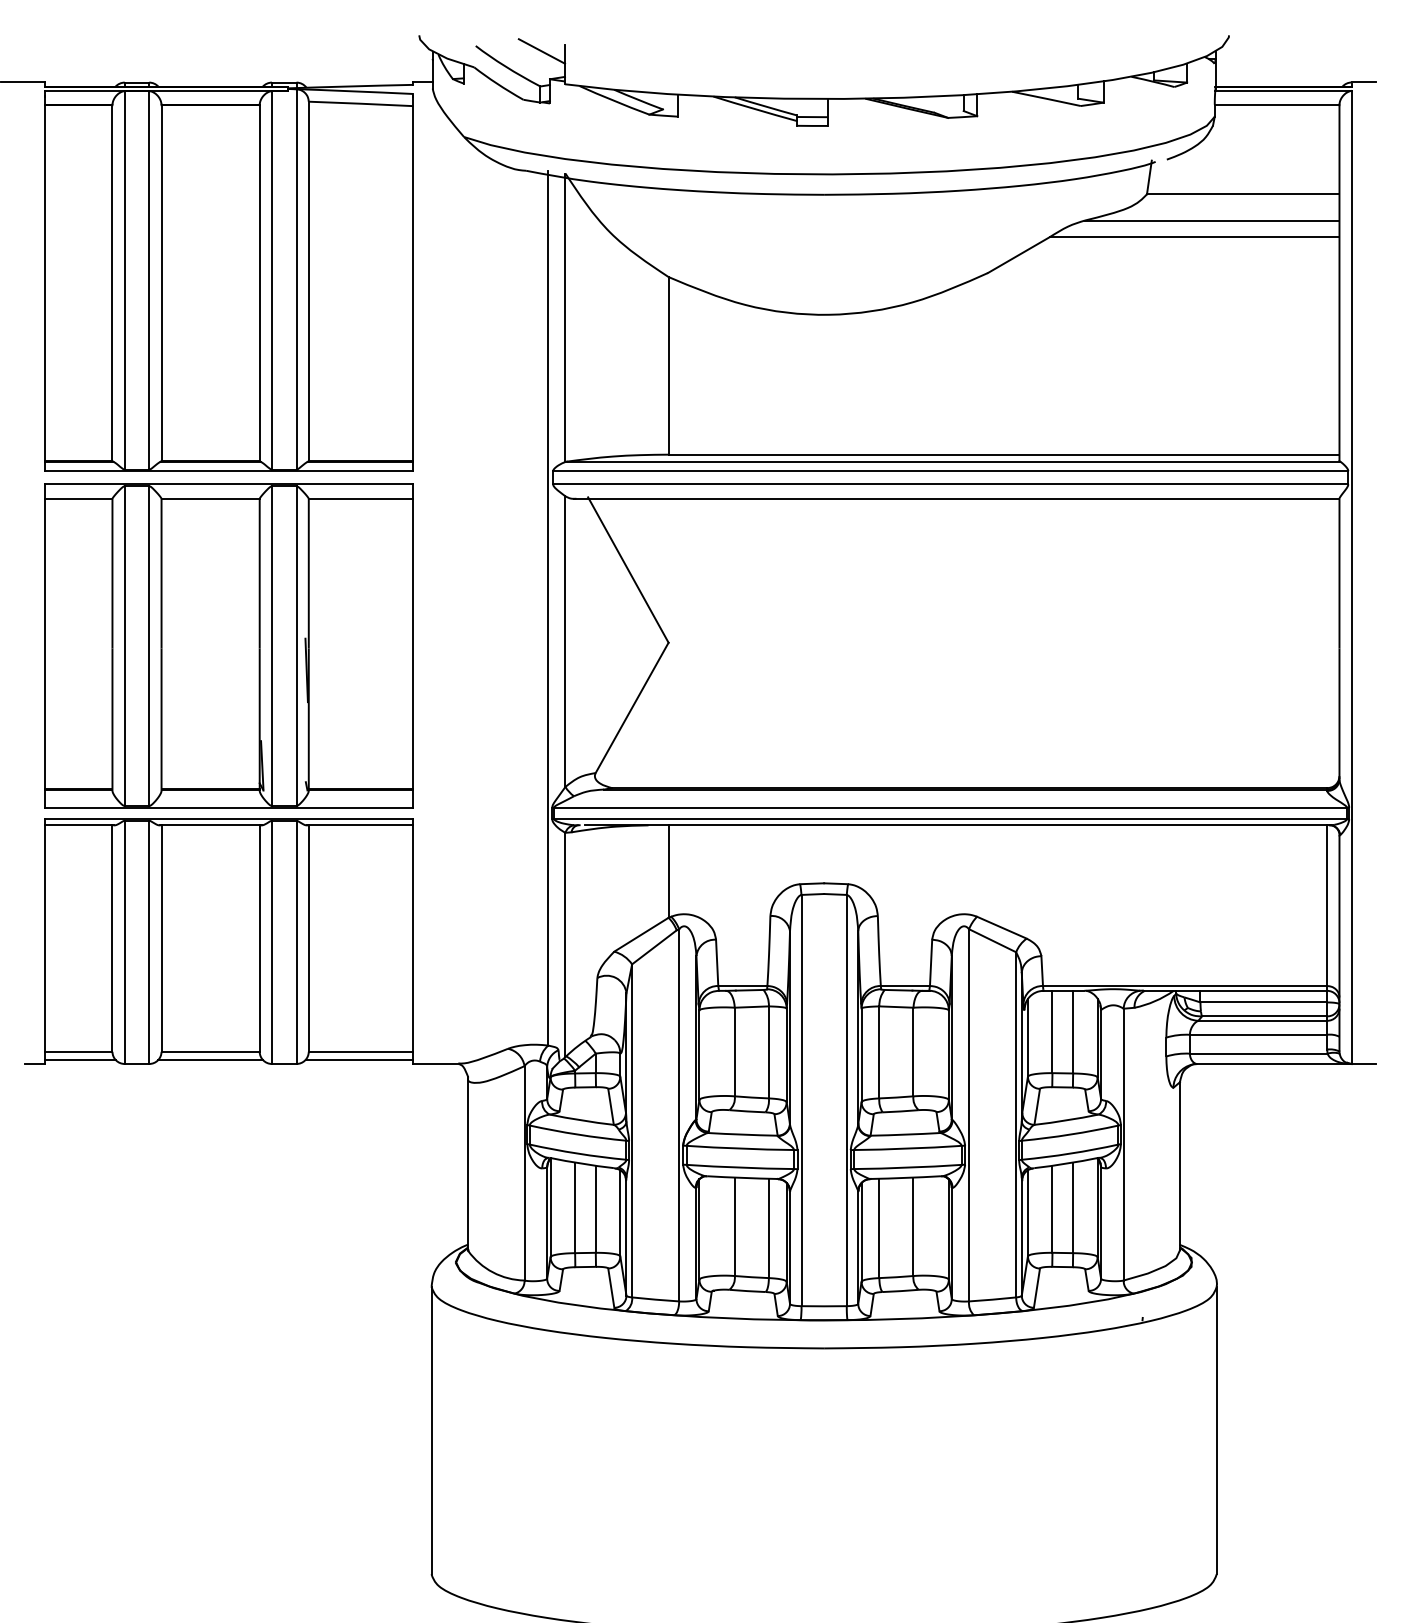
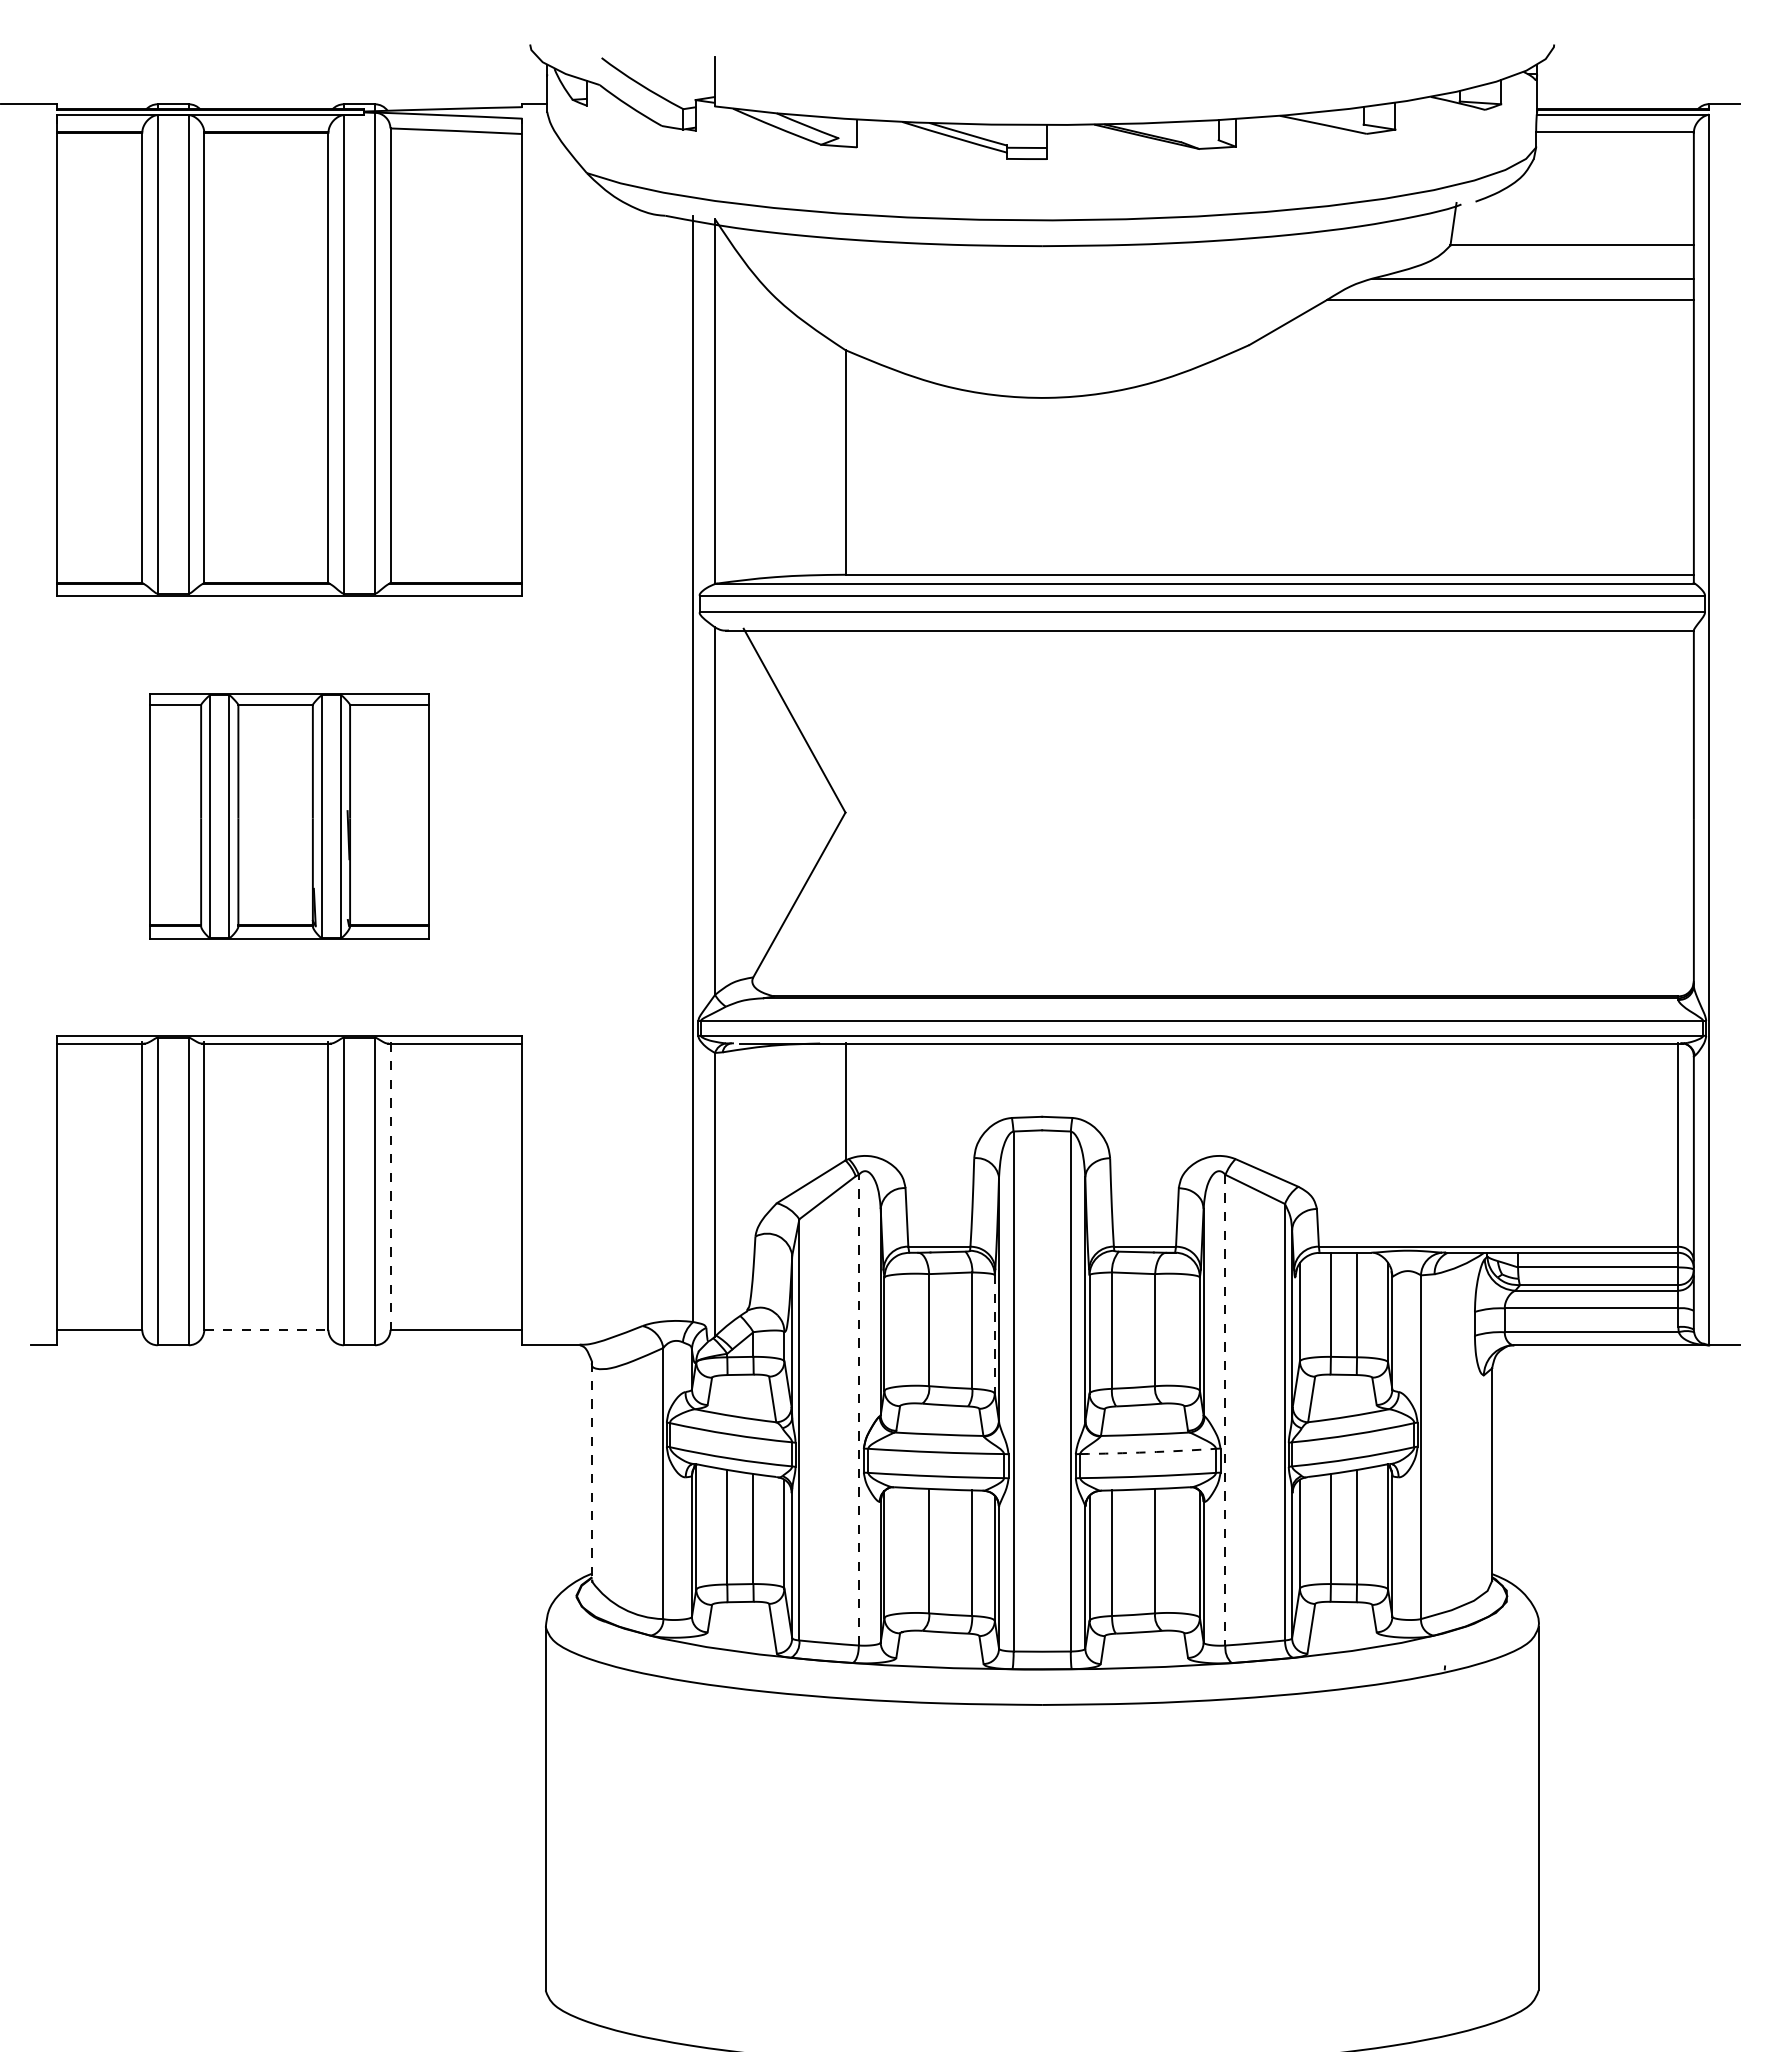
line: (542, 51) -> (685, 64), removed
part: (228, 645) -> (289, 816), size x0.6
line: (308, 938) -> (390, 1186), solid -> dashed
line: (210, 1051) -> (266, 1329), solid -> dashed
line: (786, 1055) -> (994, 1334), solid -> dashed
line: (80, 1060) -> (101, 1340), removed
line: (210, 1060) -> (266, 1340), removed
line: (359, 1060) -> (454, 1340), removed
line: (678, 1114) -> (858, 1409), solid -> dashed
line: (969, 1115) -> (1225, 1410), solid -> dashed
arc: (908, 1148) -> (1148, 1452), solid -> dashed
line: (468, 1164) -> (592, 1472), solid -> dashed

